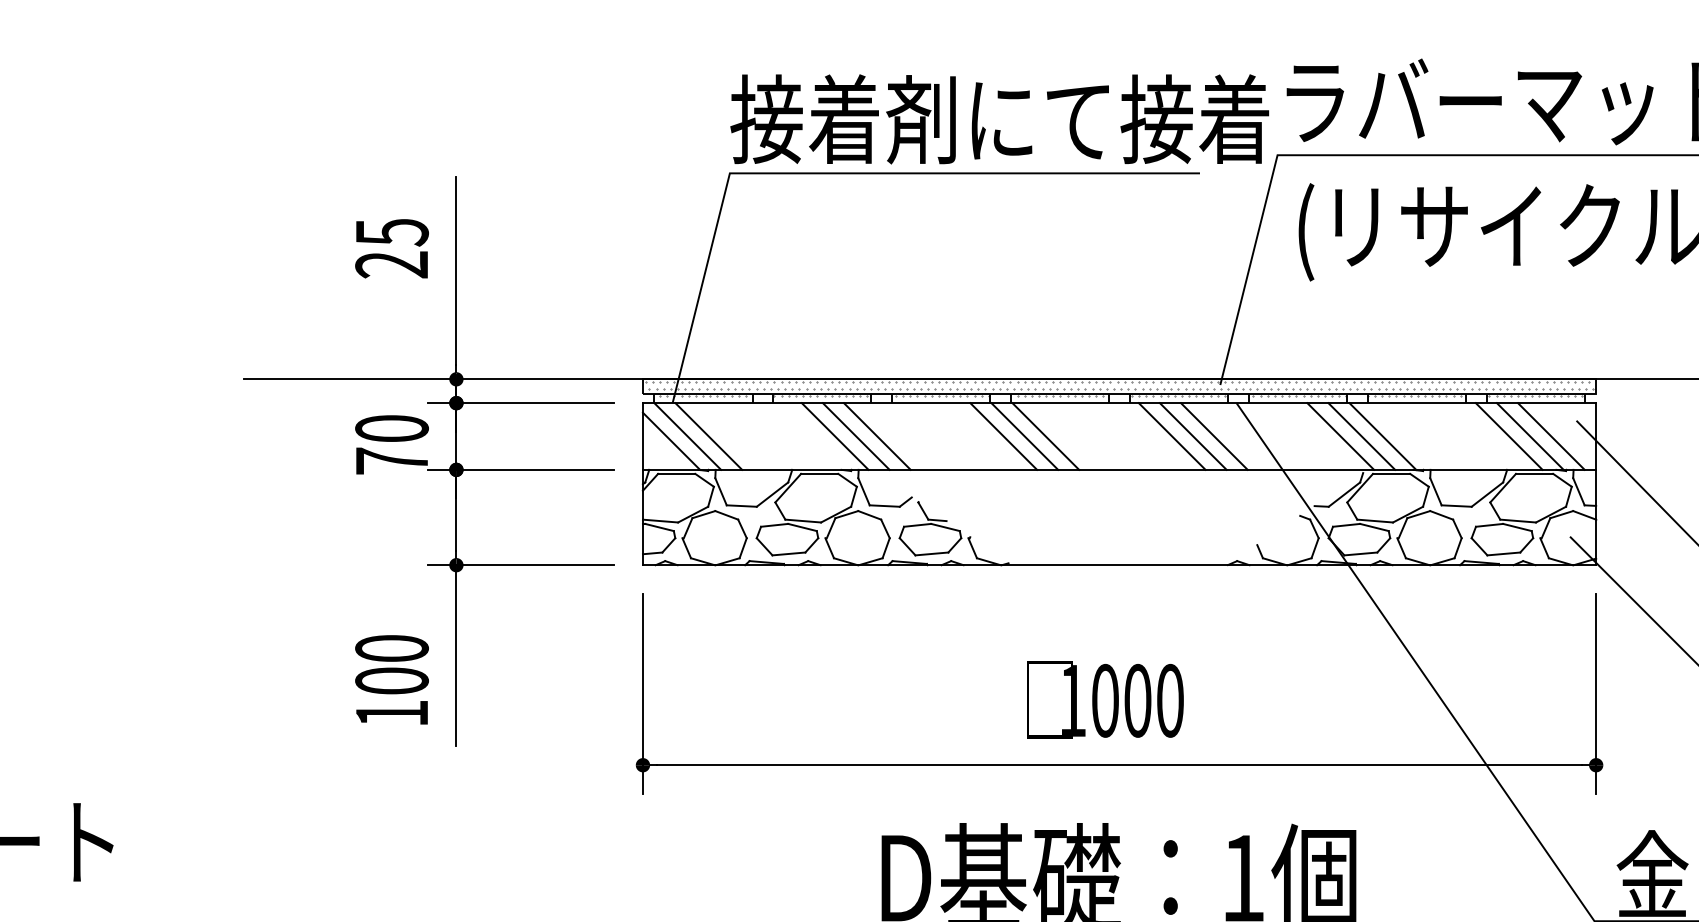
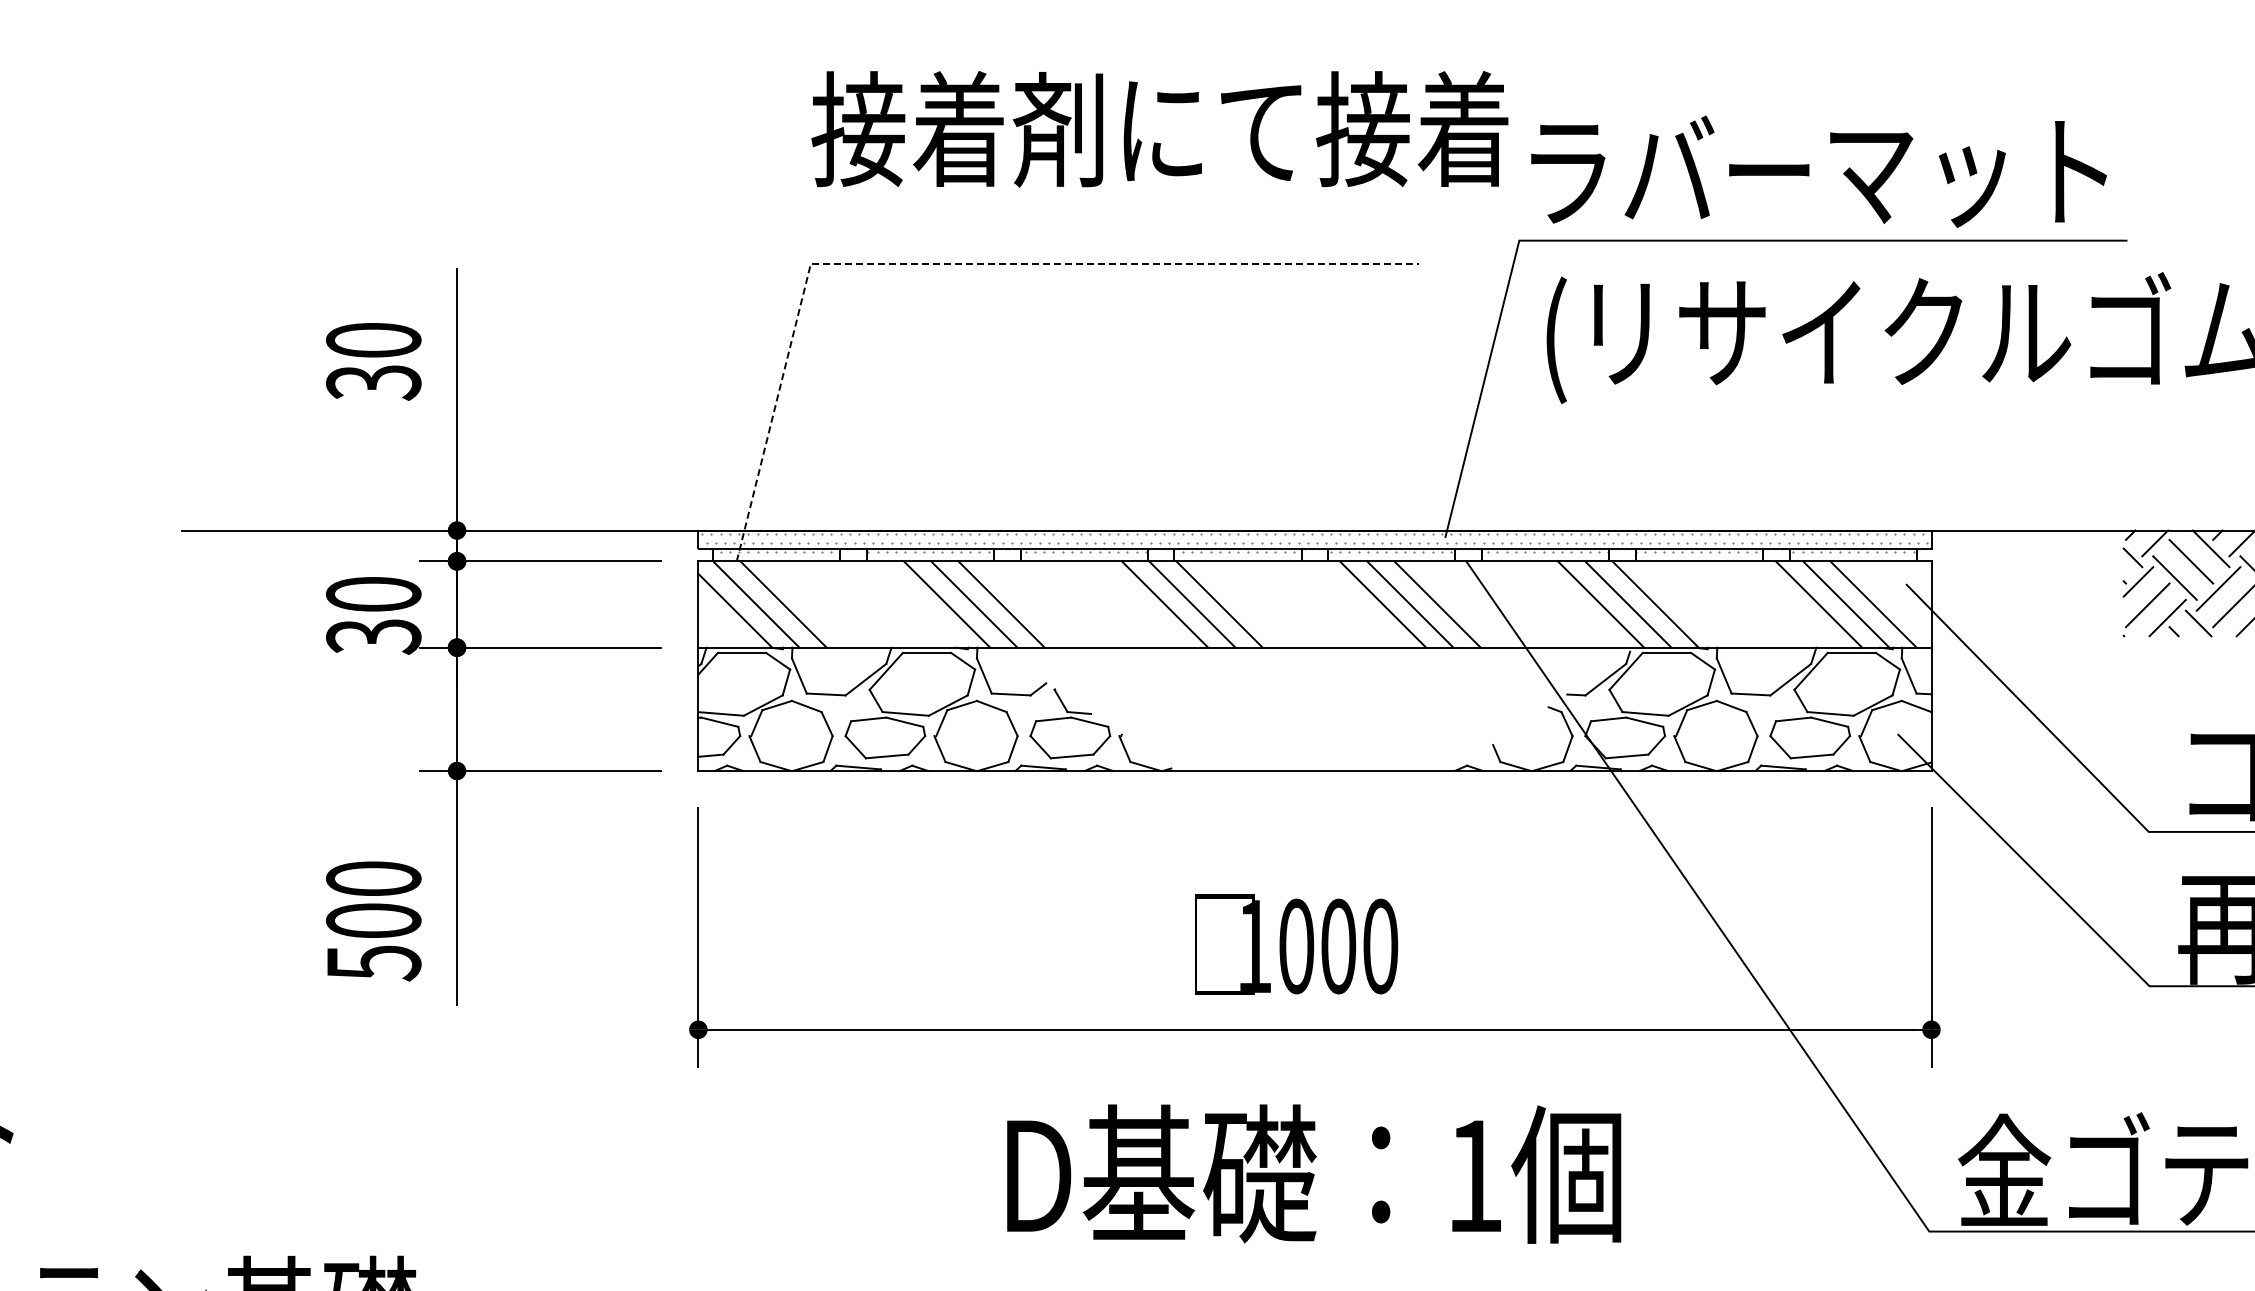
text: (999, 119) -> (1159, 129), moved
line: (846, 173) -> (961, 264), solid -> dashed
text: (391, 248) -> (373, 361), 25 -> 30
text: (391, 461) -> (373, 636), 70 -> 30
text: (392, 714) -> (374, 963), 100 -> 500

